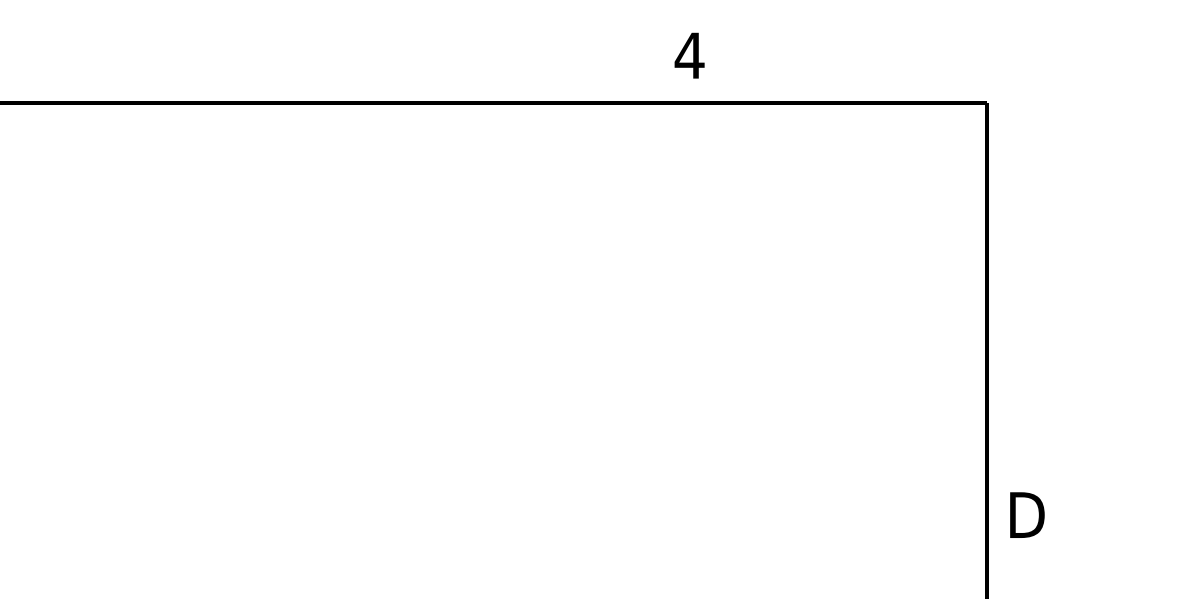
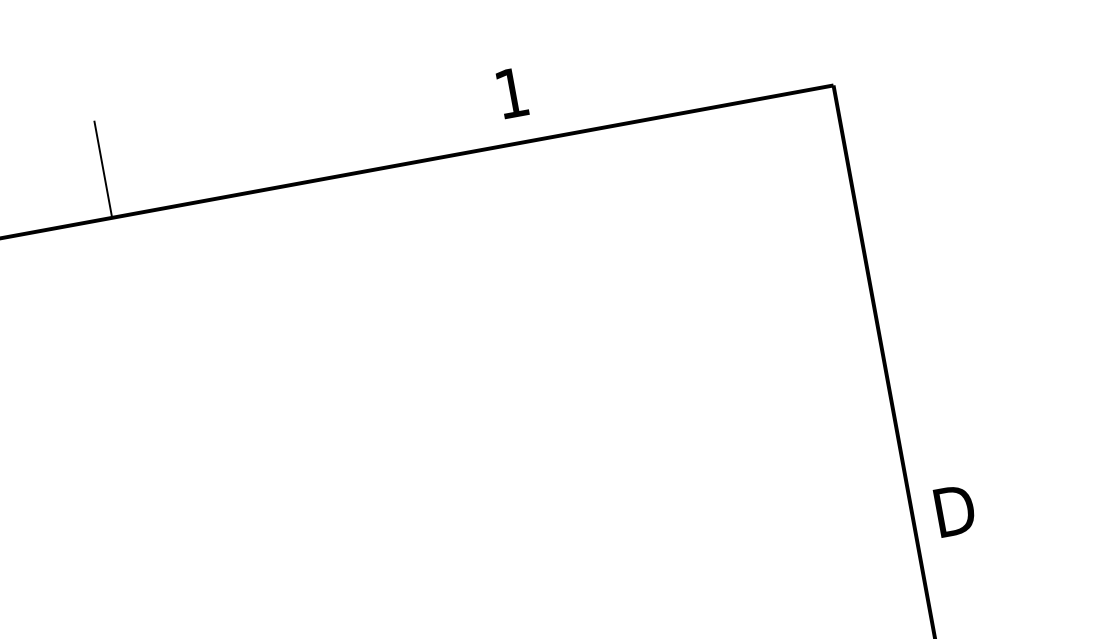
text: (689, 55) -> (511, 92), 4 -> 1
line: (300, 56) -> (103, 169), added

